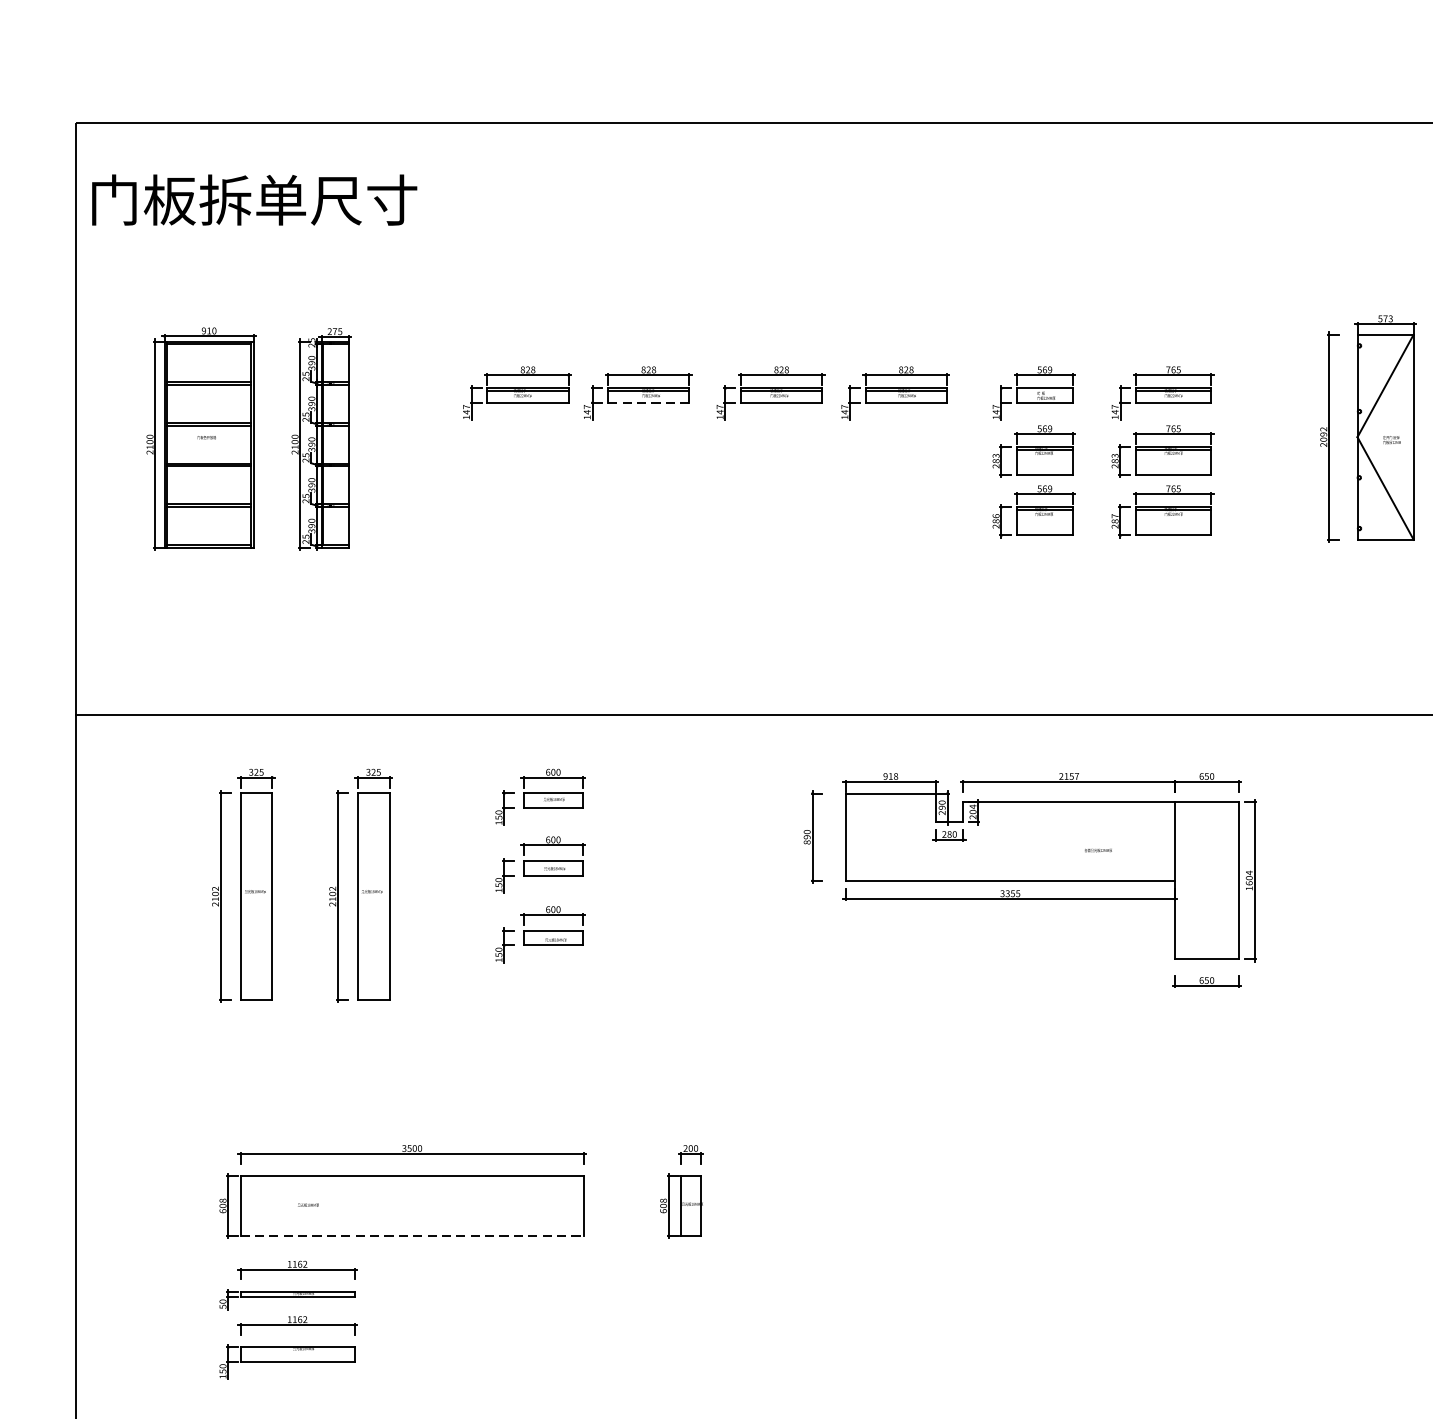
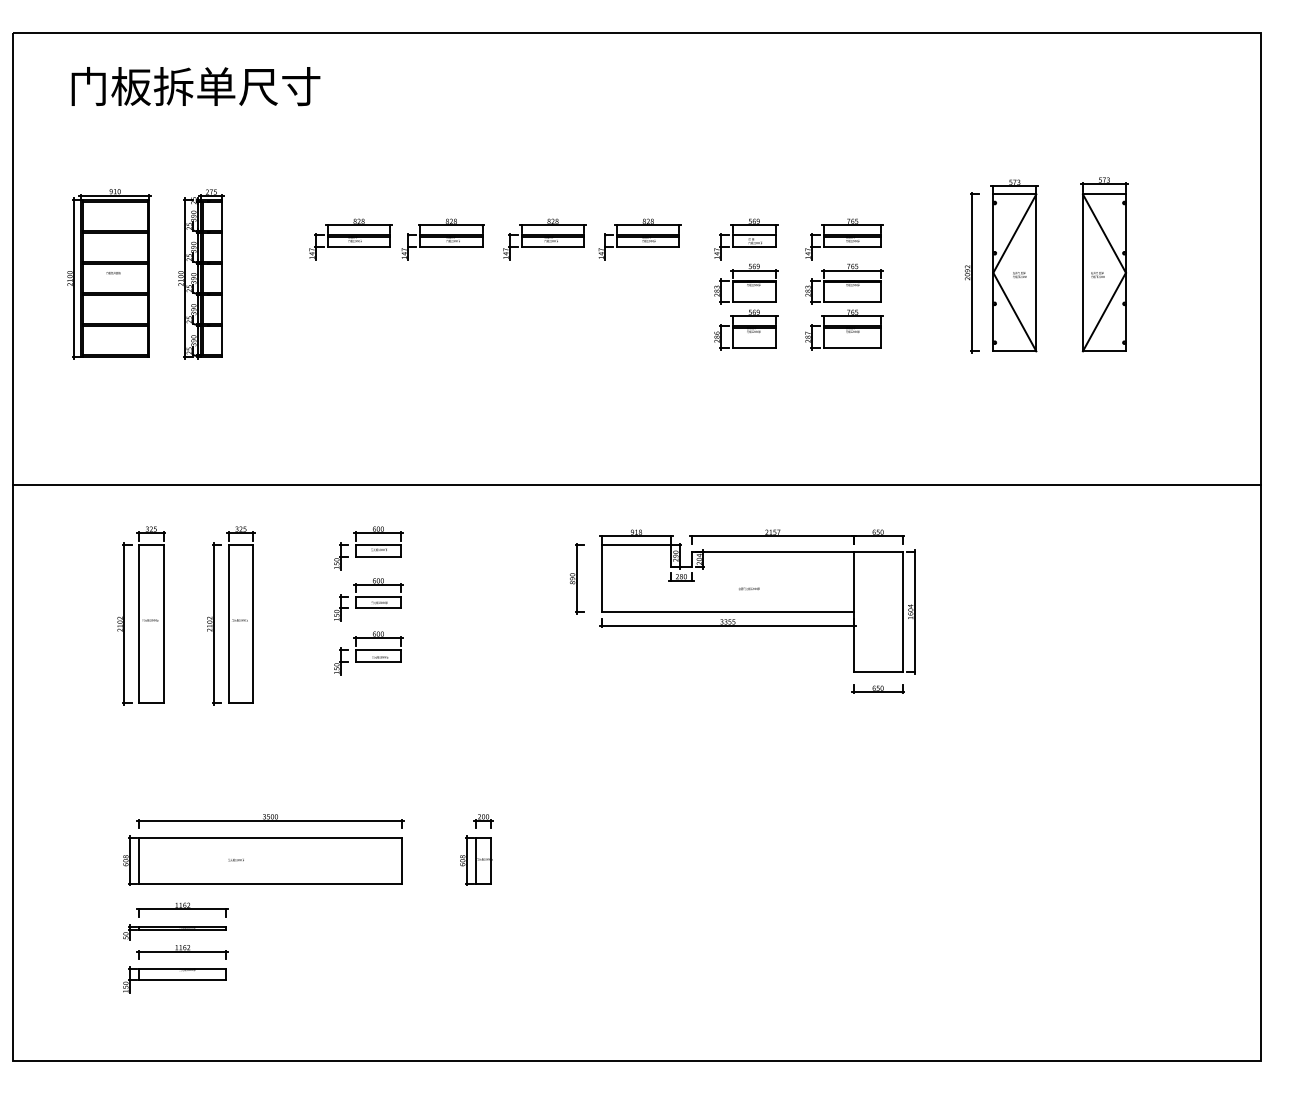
text: (253, 200) -> (195, 86), moved
line: (648, 402) -> (451, 246), dashed -> solid
text: (1098, 849) -> (749, 588), moved
text: (307, 1205) -> (235, 860), moved
line: (412, 1235) -> (270, 883), dashed -> solid

